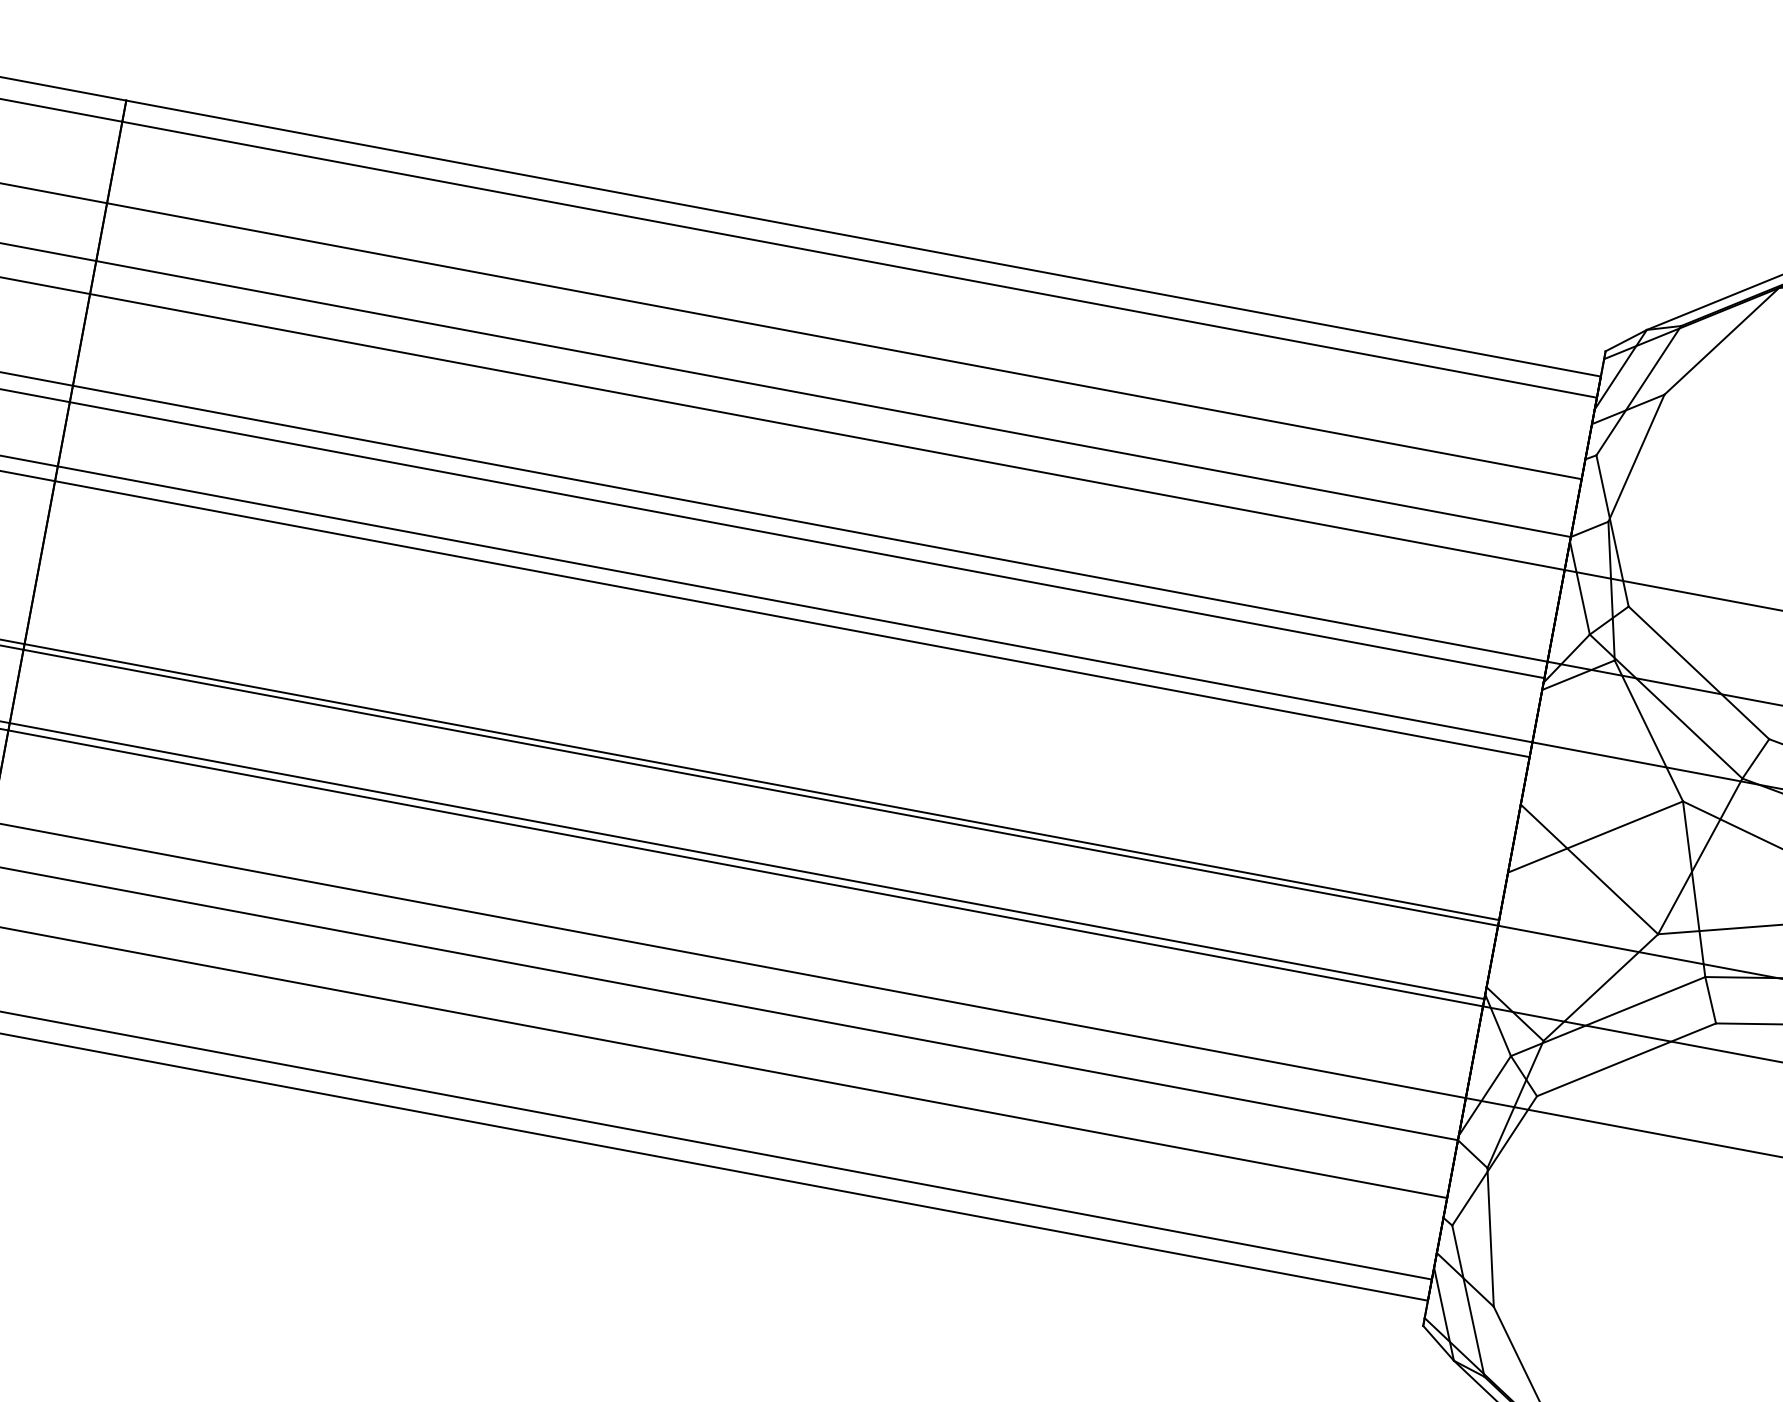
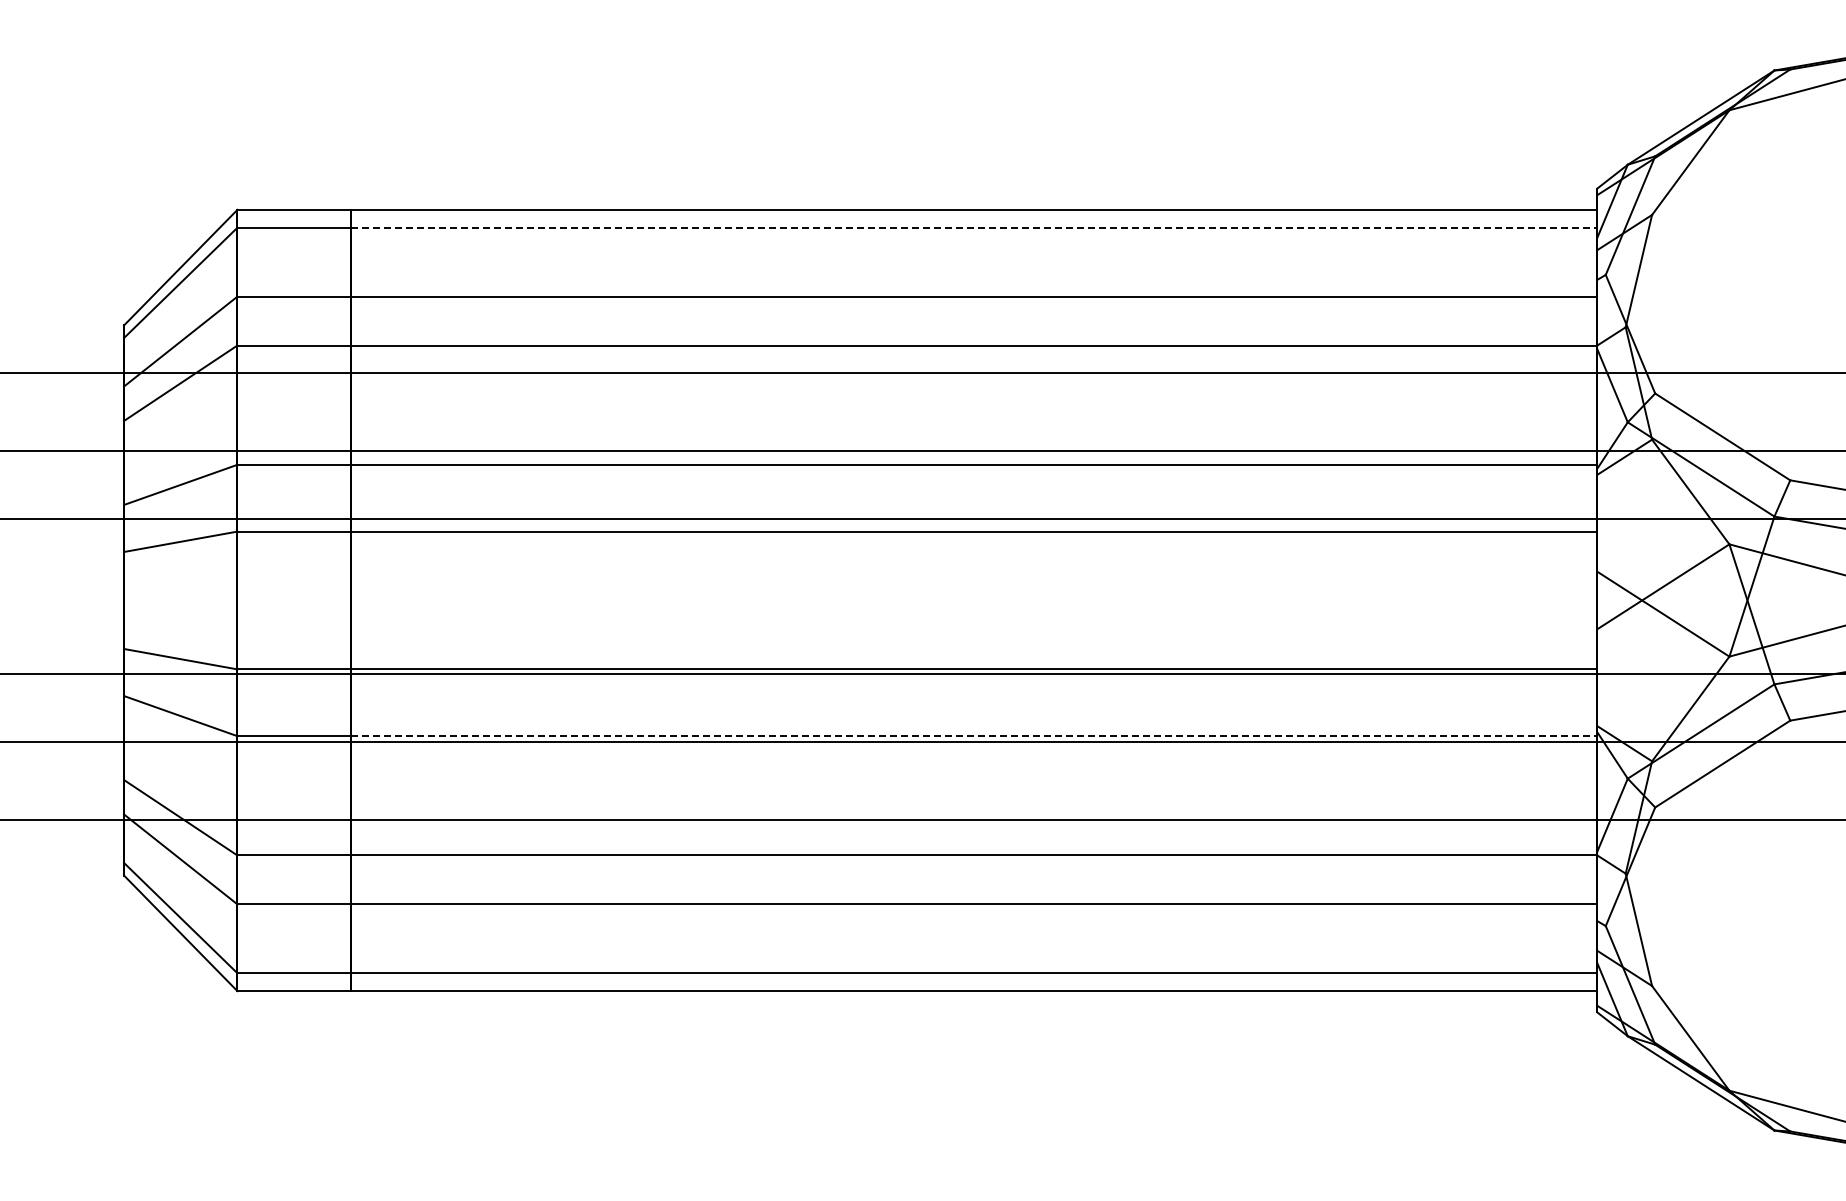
line: (860, 259) -> (974, 227), solid -> dashed
line: (747, 861) -> (974, 736), solid -> dashed

